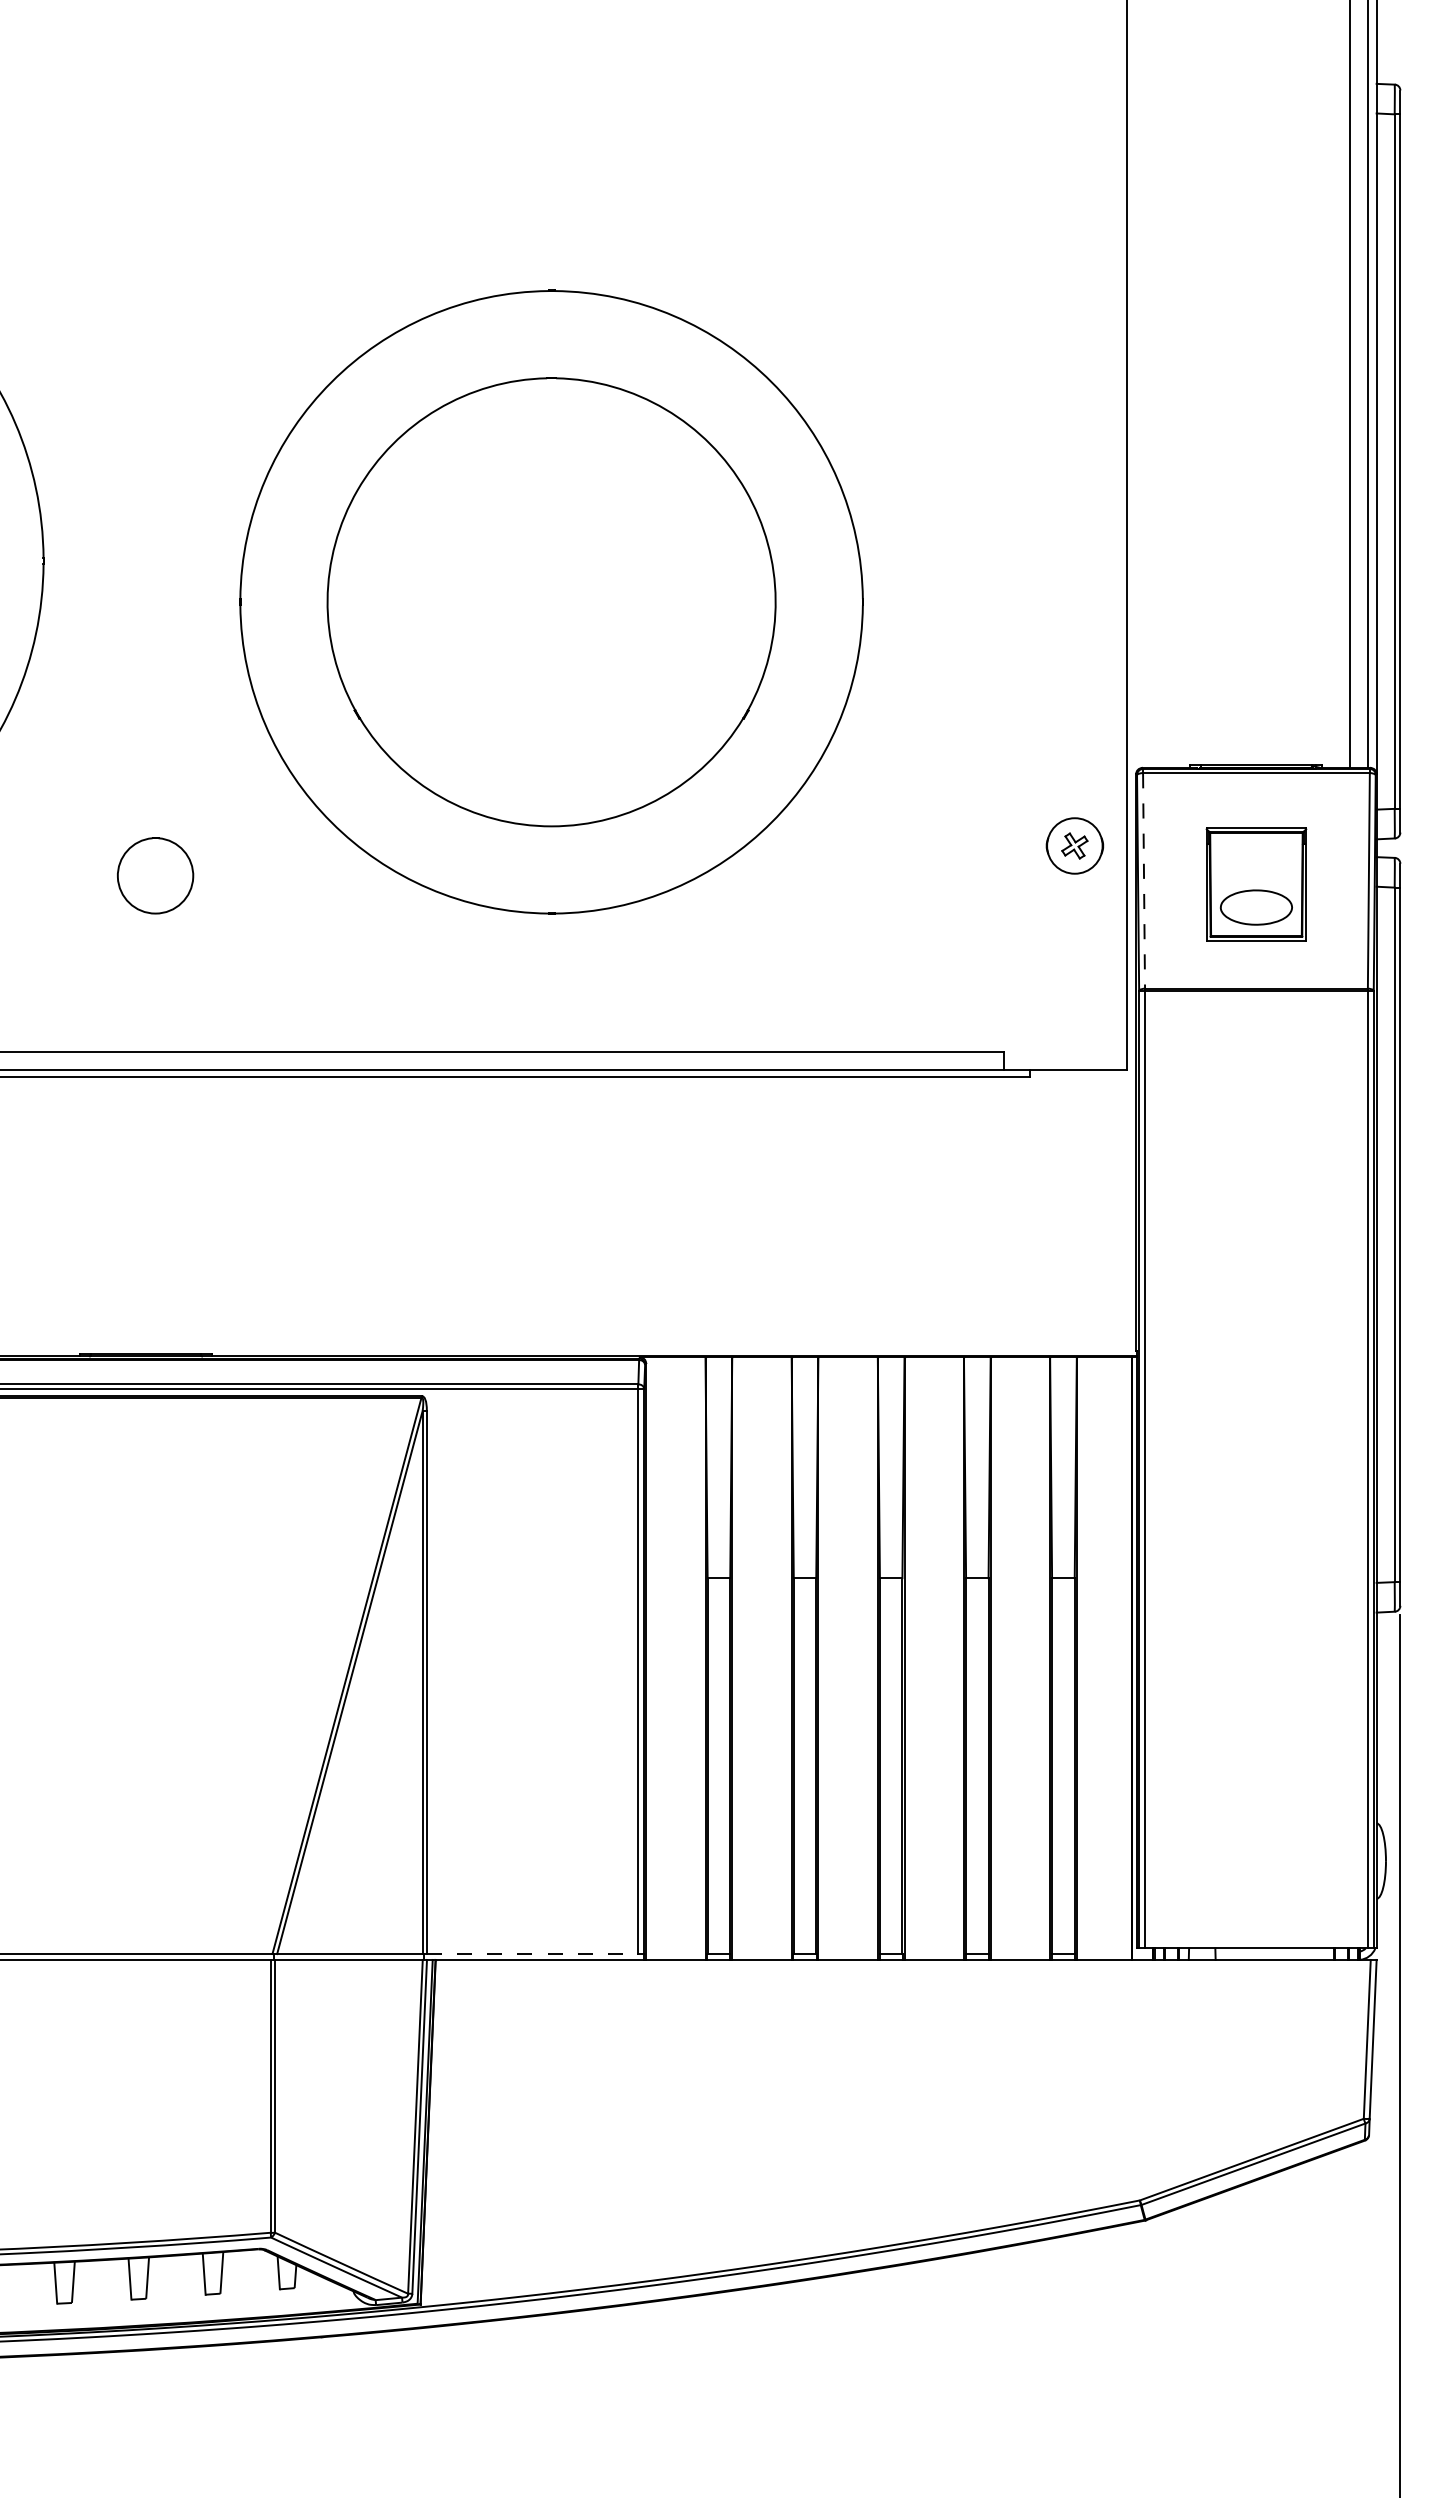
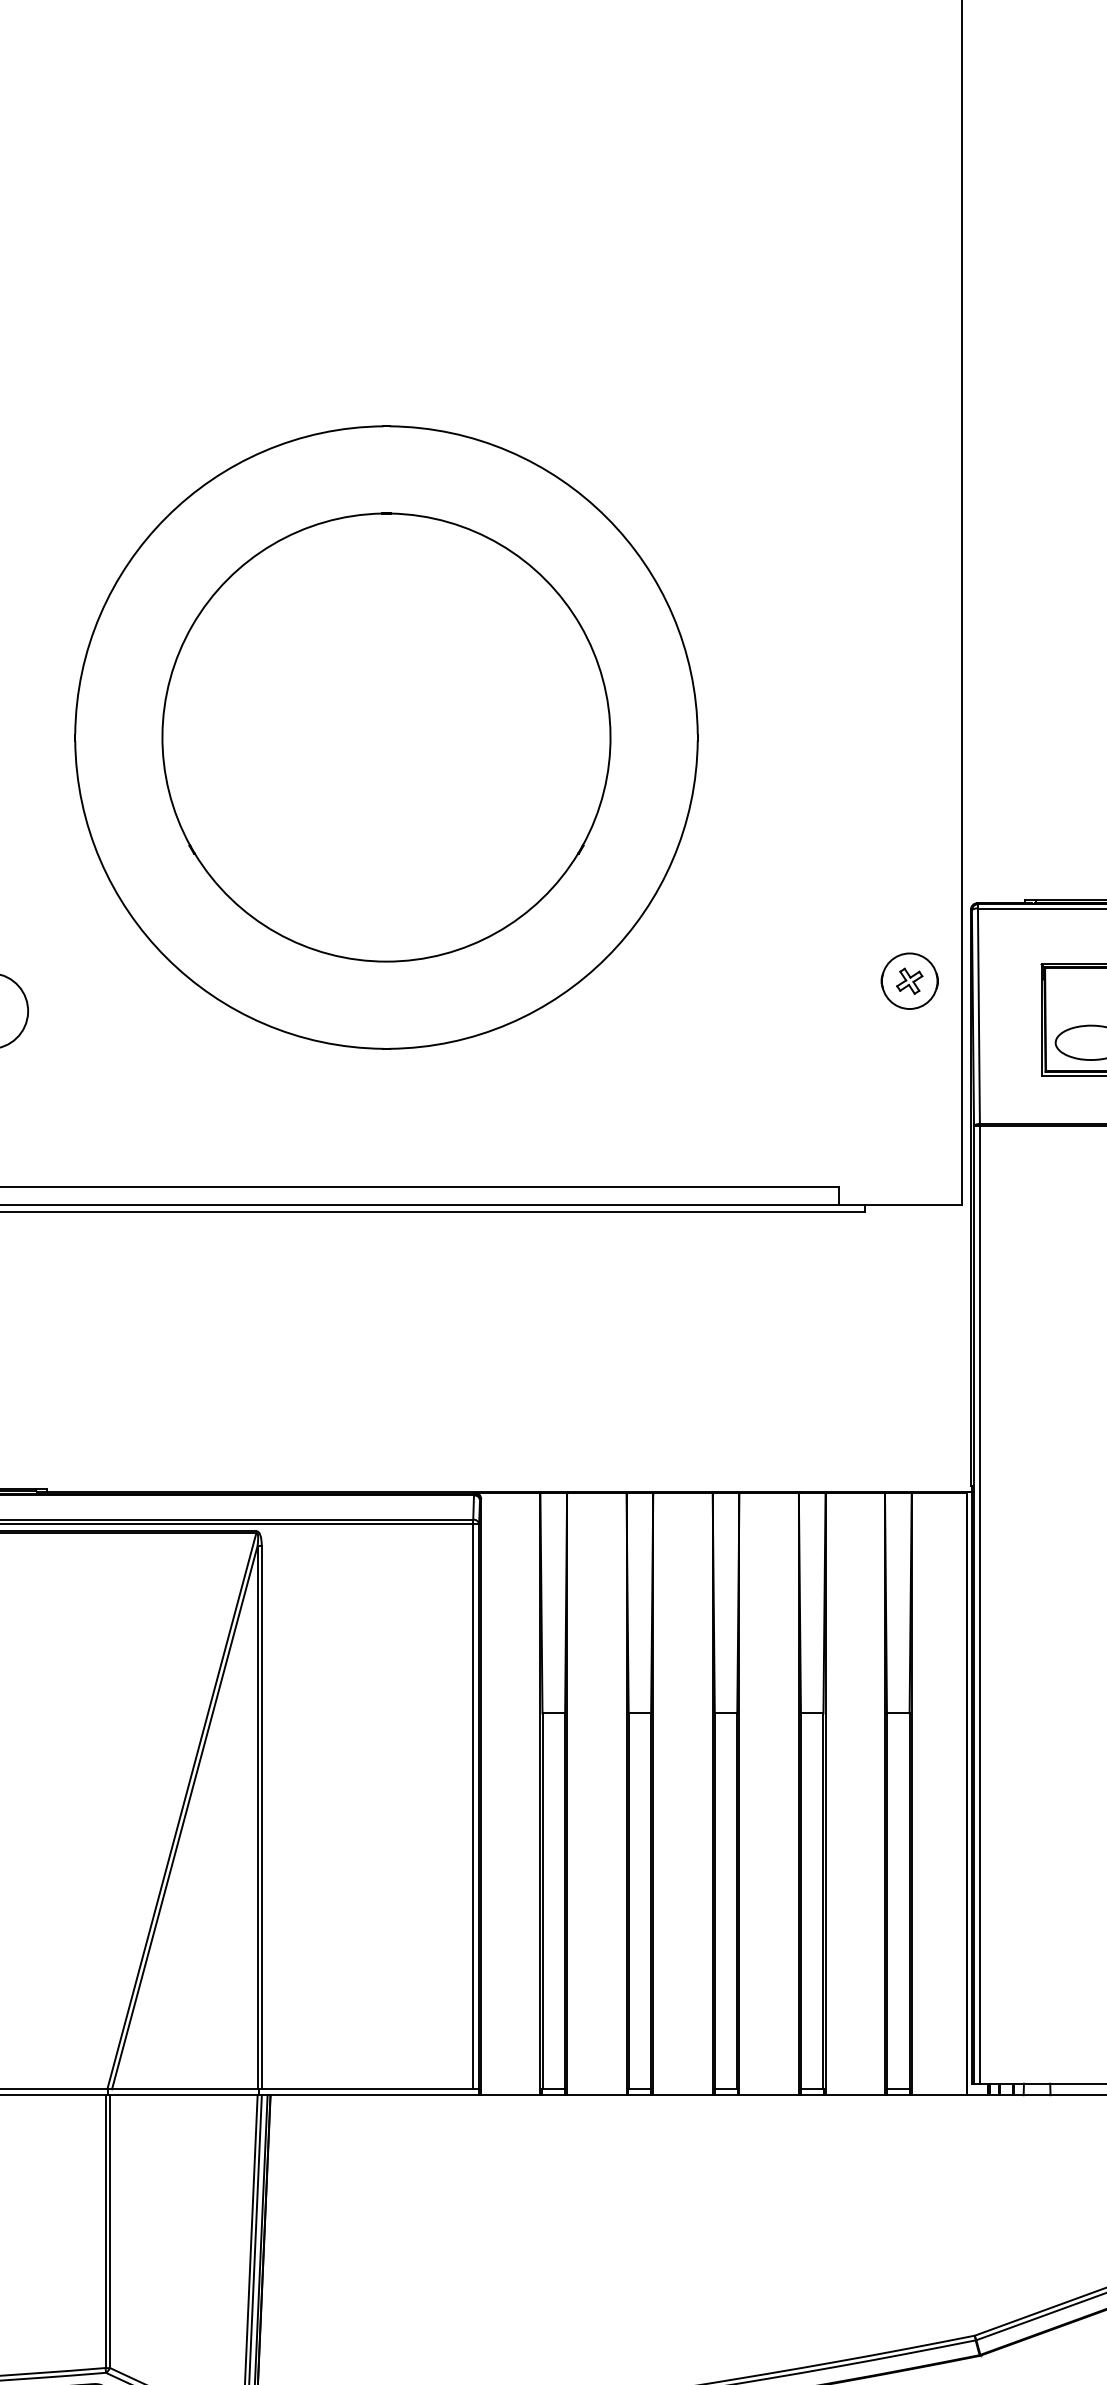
line: (1144, 881) -> (979, 1016), dashed -> solid
line: (532, 1954) -> (367, 2089), dashed -> solid

